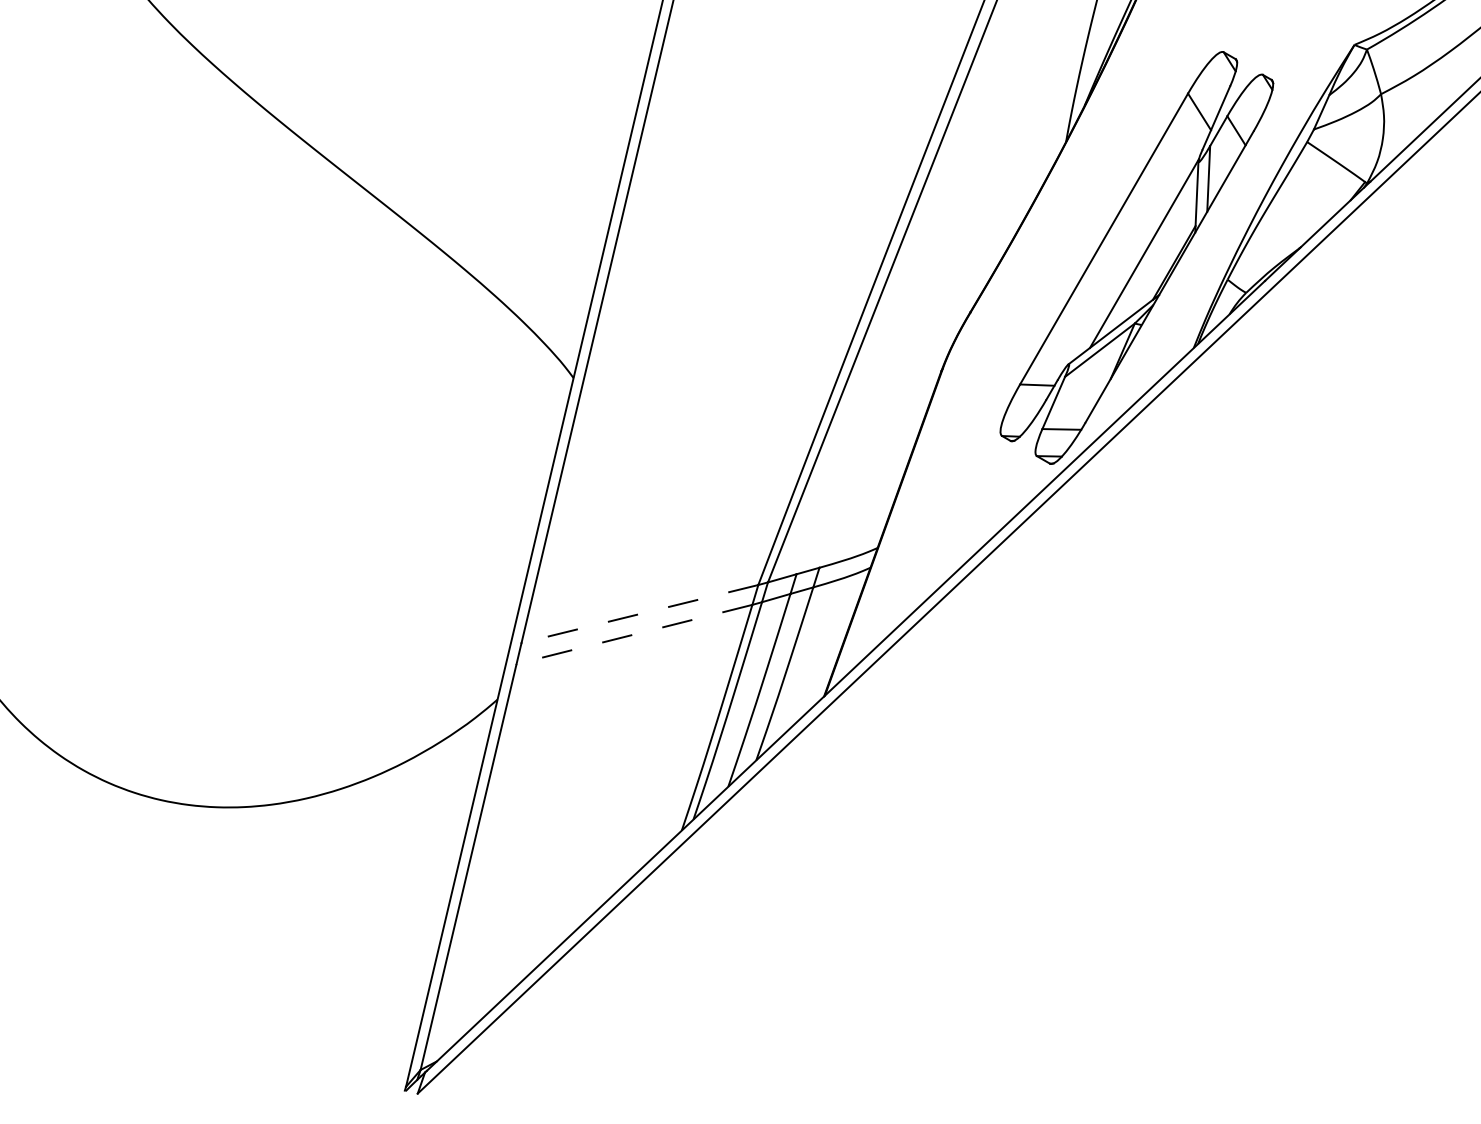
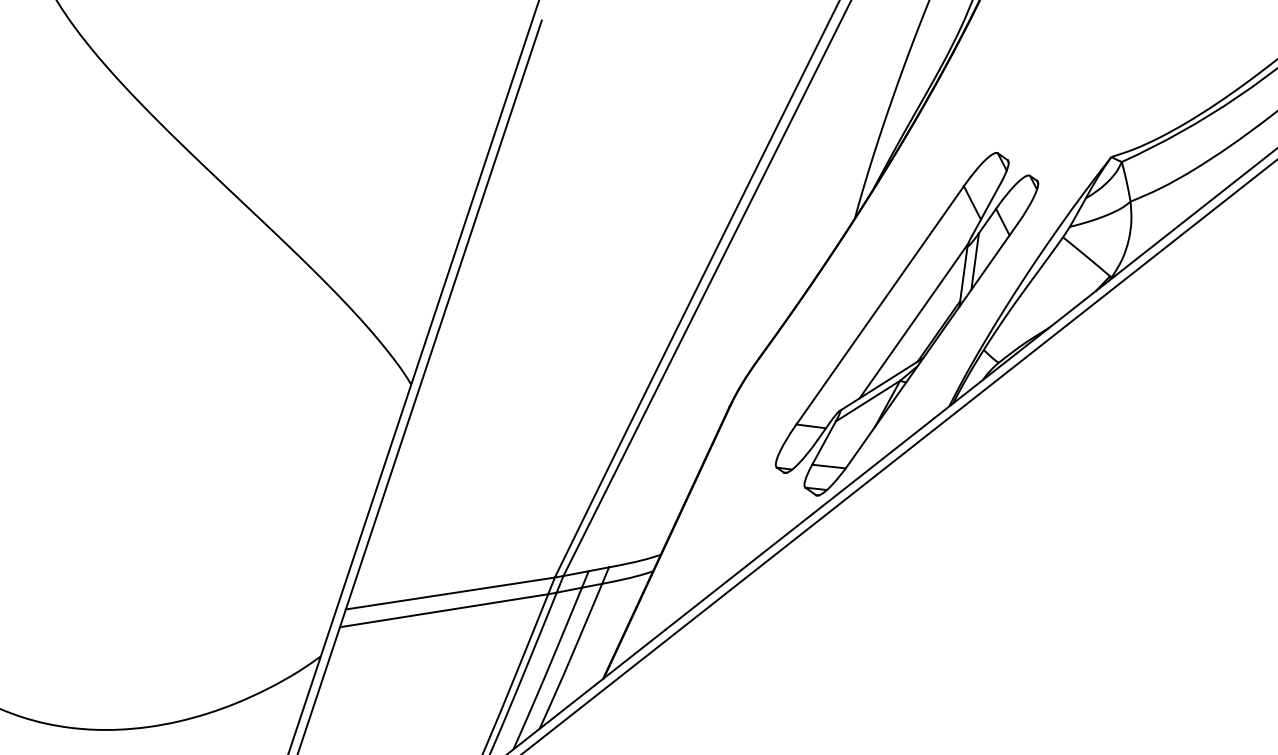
line: (639, 614) -> (449, 593), dashed -> solid
line: (634, 634) -> (444, 610), dashed -> solid

